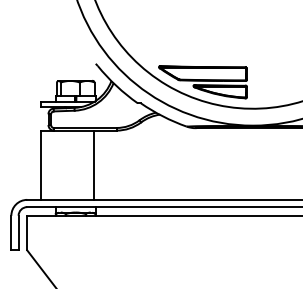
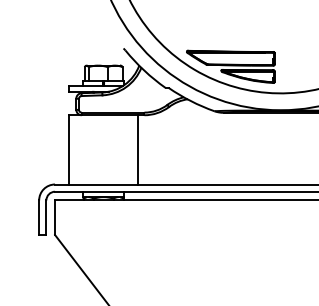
line: (94, 164) -> (138, 149), moved

